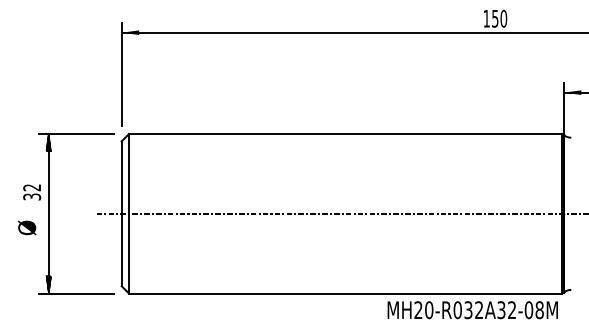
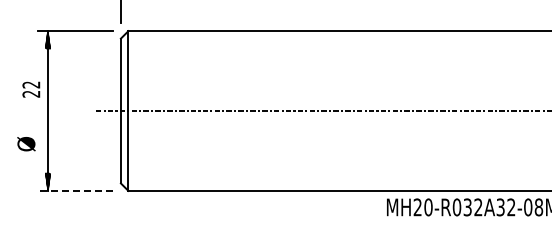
text: (32, 196) -> (31, 93), 32 -> 22
text: (27, 227) -> (26, 143), moved
line: (76, 293) -> (75, 190), solid -> dashed

